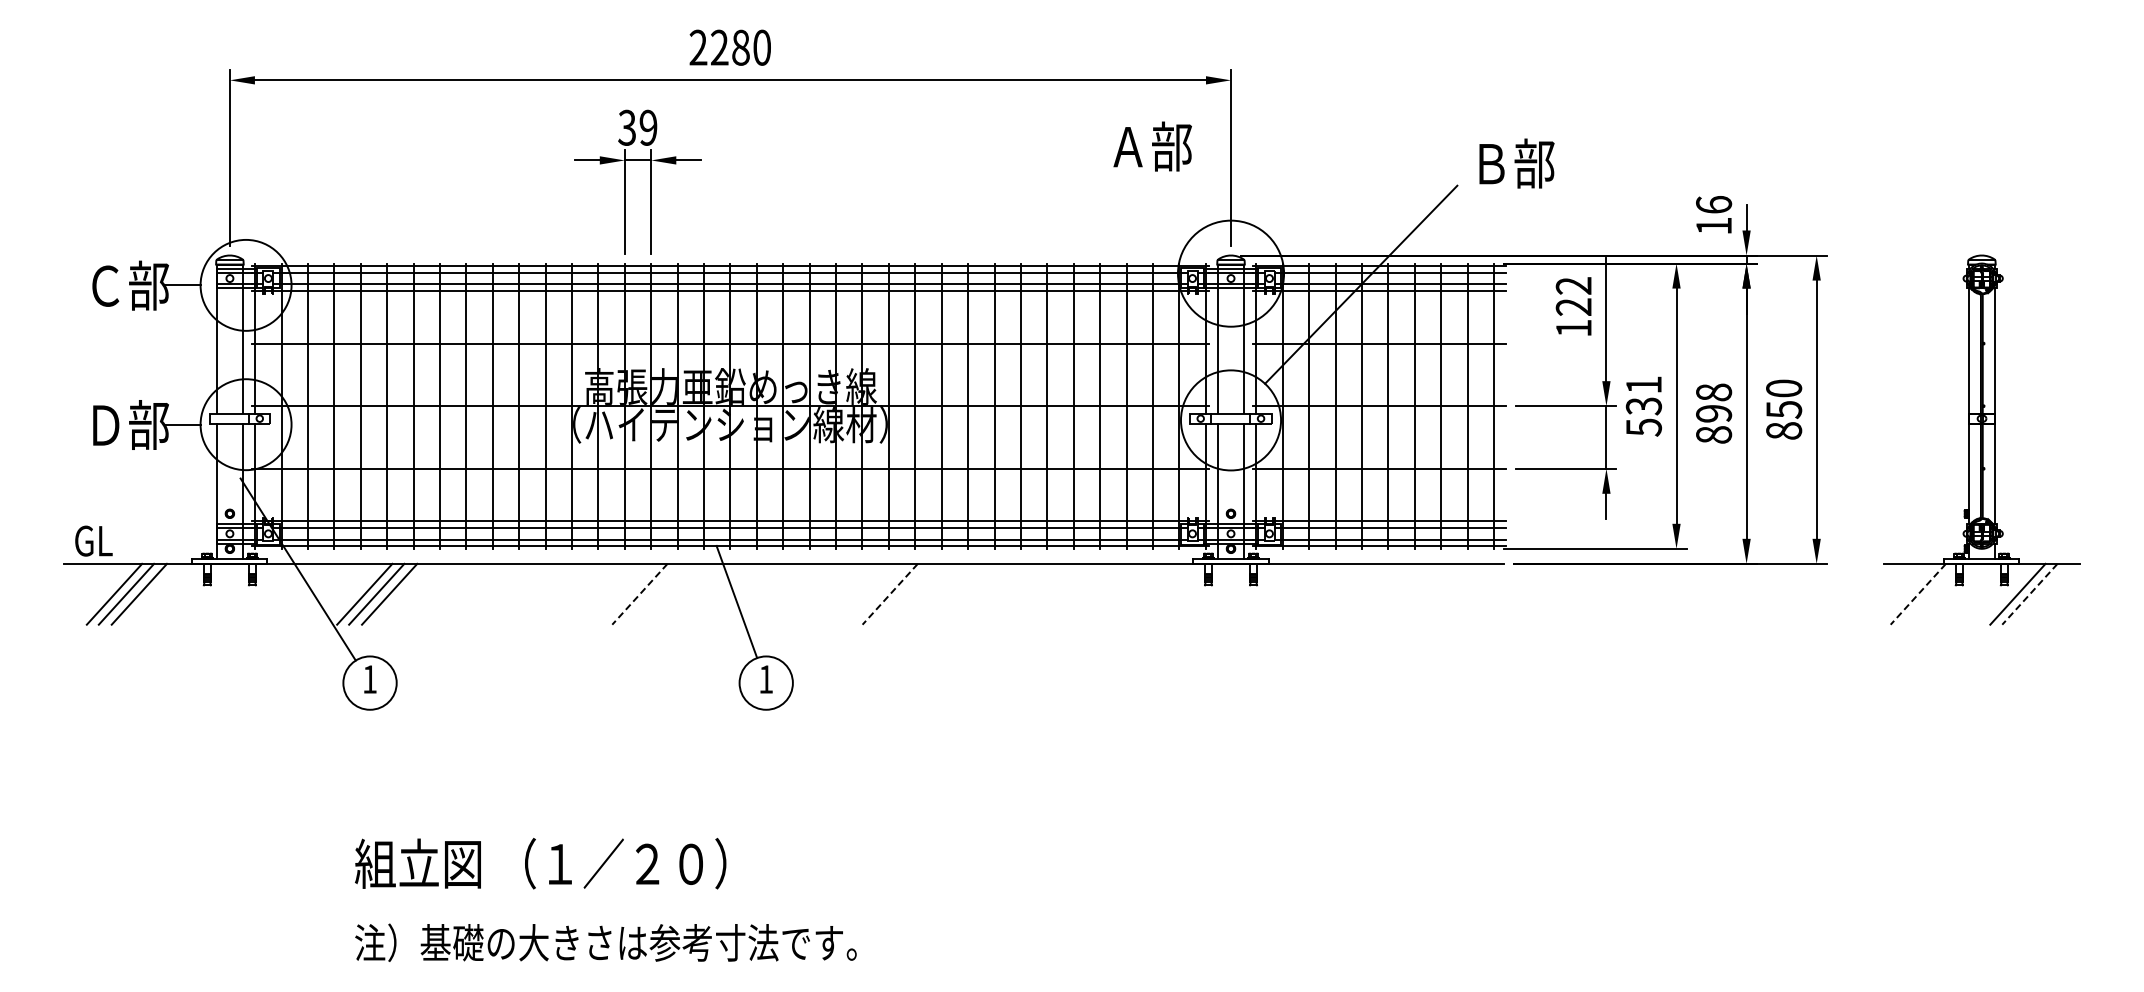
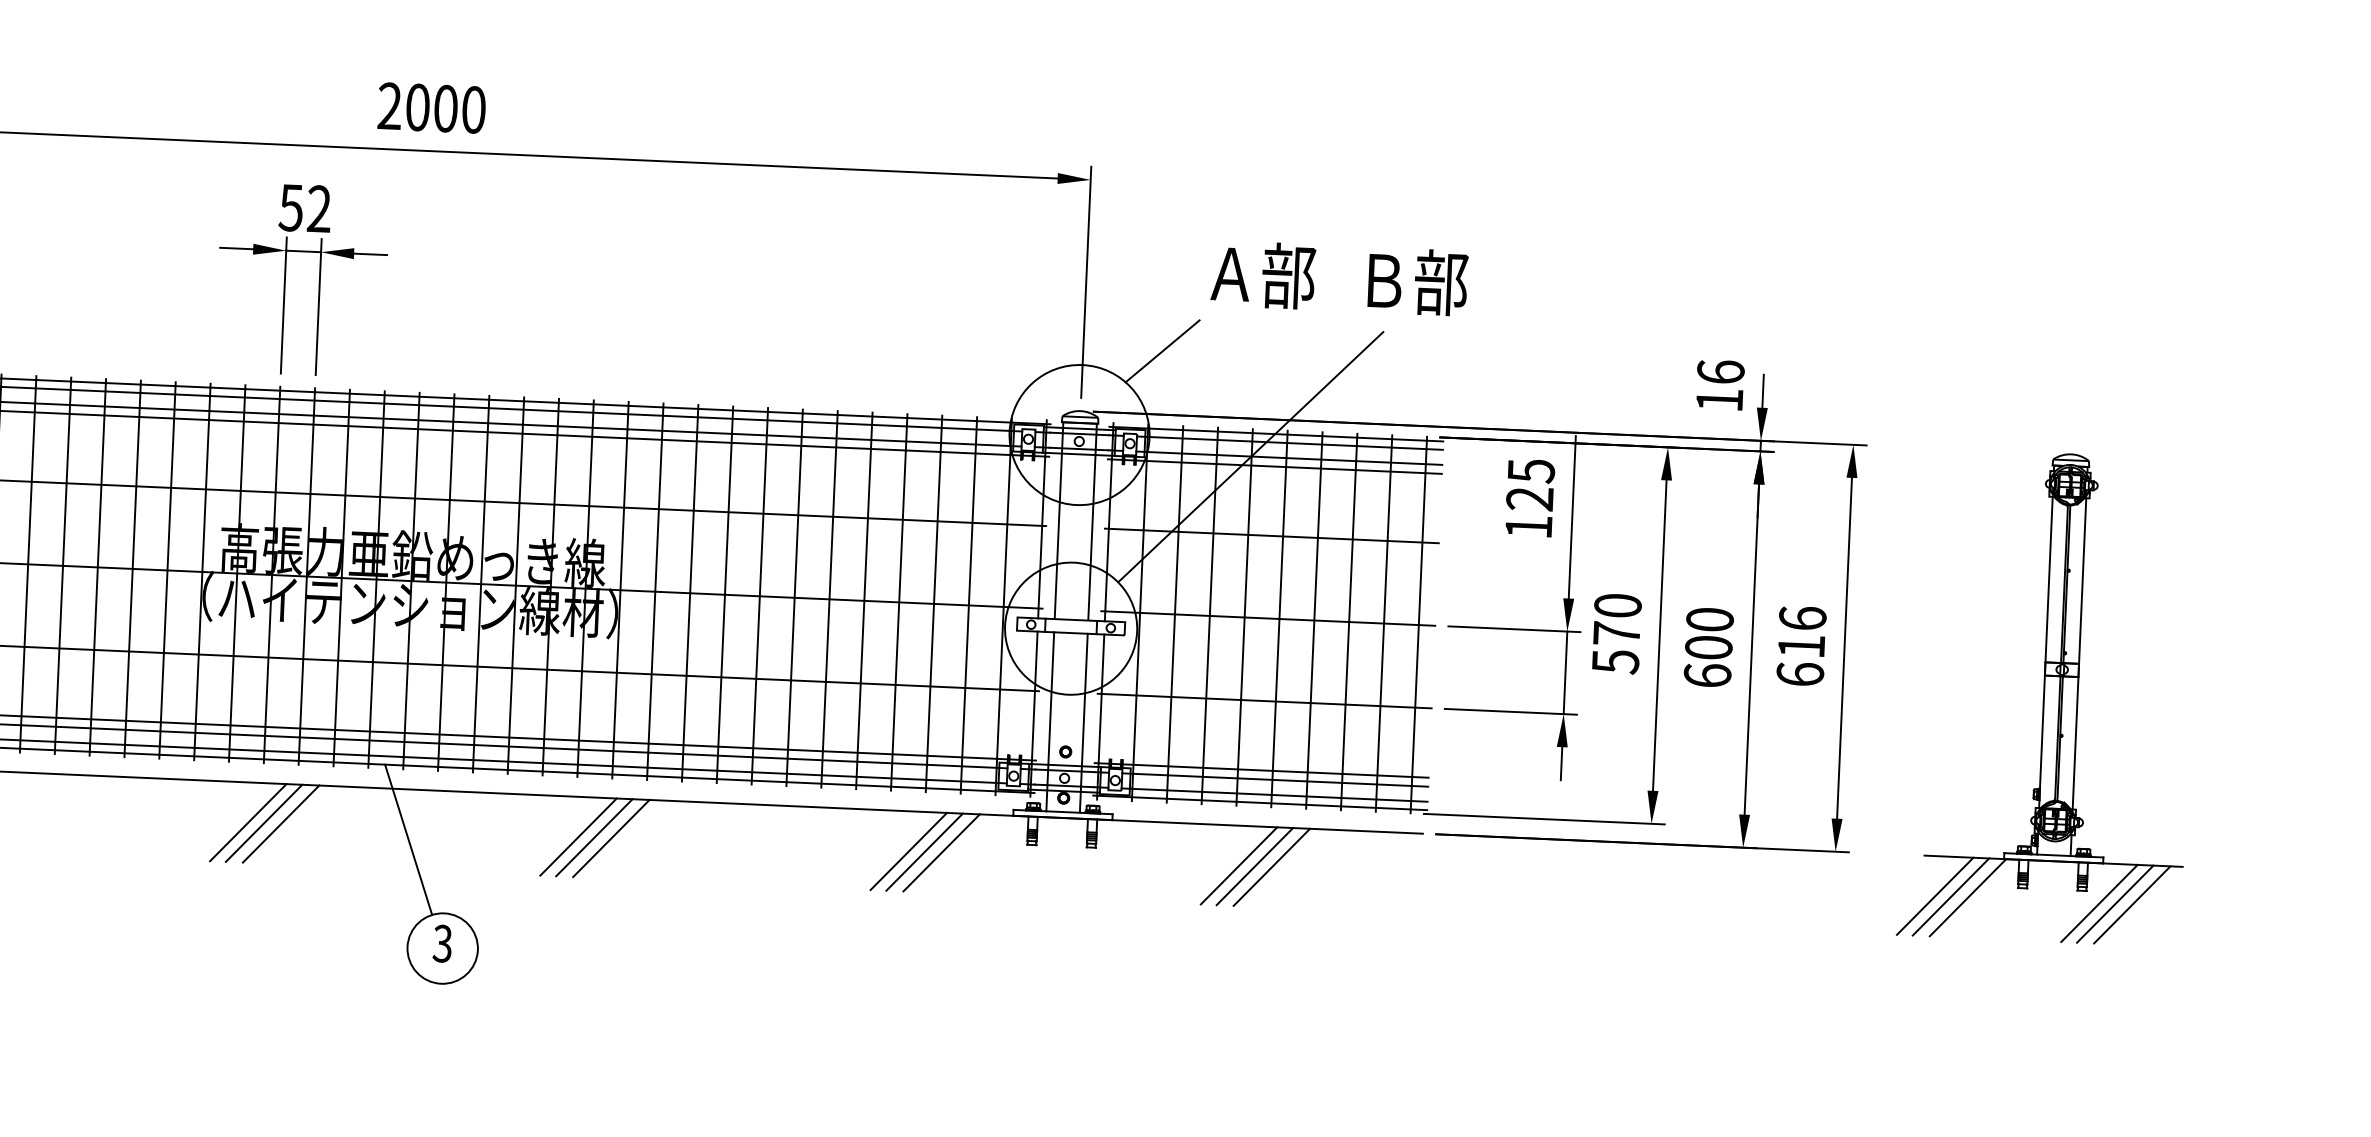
text: (730, 47) -> (432, 107), 2280 -> 2000
text: (637, 127) -> (304, 207), 39 -> 52
text: (1152, 146) -> (1263, 274), moved
text: (1516, 163) -> (1417, 281), moved
line: (1291, 207) -> (1163, 351), added
text: (1573, 286) -> (1530, 471), 122 -> 125
text: (1643, 395) -> (1616, 619), 531 -> 570
text: (1784, 409) -> (1802, 646), 850 -> 616
text: (1714, 413) -> (1709, 647), 898 -> 600
line: (614, 593) -> (247, 821), added
line: (626, 593) -> (263, 822), added
line: (864, 593) -> (577, 835), added
line: (876, 593) -> (593, 836), added
line: (1115, 593) -> (908, 850), added
line: (1127, 593) -> (924, 851), added
line: (1140, 593) -> (941, 851), added
line: (1365, 593) -> (1238, 864), added
line: (1377, 593) -> (1254, 865), added
line: (1390, 593) -> (1271, 866), added
line: (1893, 593) -> (1935, 895), added
line: (1905, 593) -> (1951, 895), added
line: (2042, 593) -> (2131, 903), added
line: (639, 594) -> (280, 824), dashed -> solid
line: (889, 594) -> (610, 838), dashed -> solid
line: (1917, 594) -> (1966, 897), dashed -> solid
line: (2029, 594) -> (2114, 904), dashed -> solid
text: (765, 679) -> (441, 943), 1 -> 3

